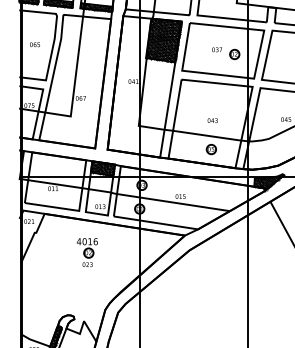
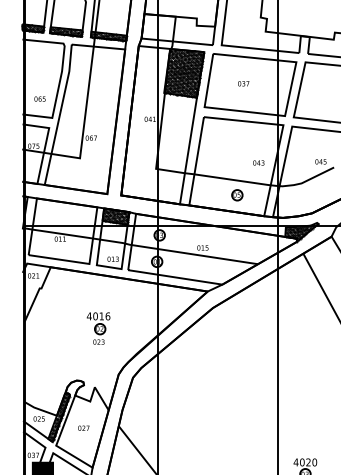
text: (34, 44) -> (39, 98), moved
part: (234, 54) -> (263, 88), removed
text: (212, 120) -> (258, 162), moved
part: (87, 252) -> (98, 328), moved

